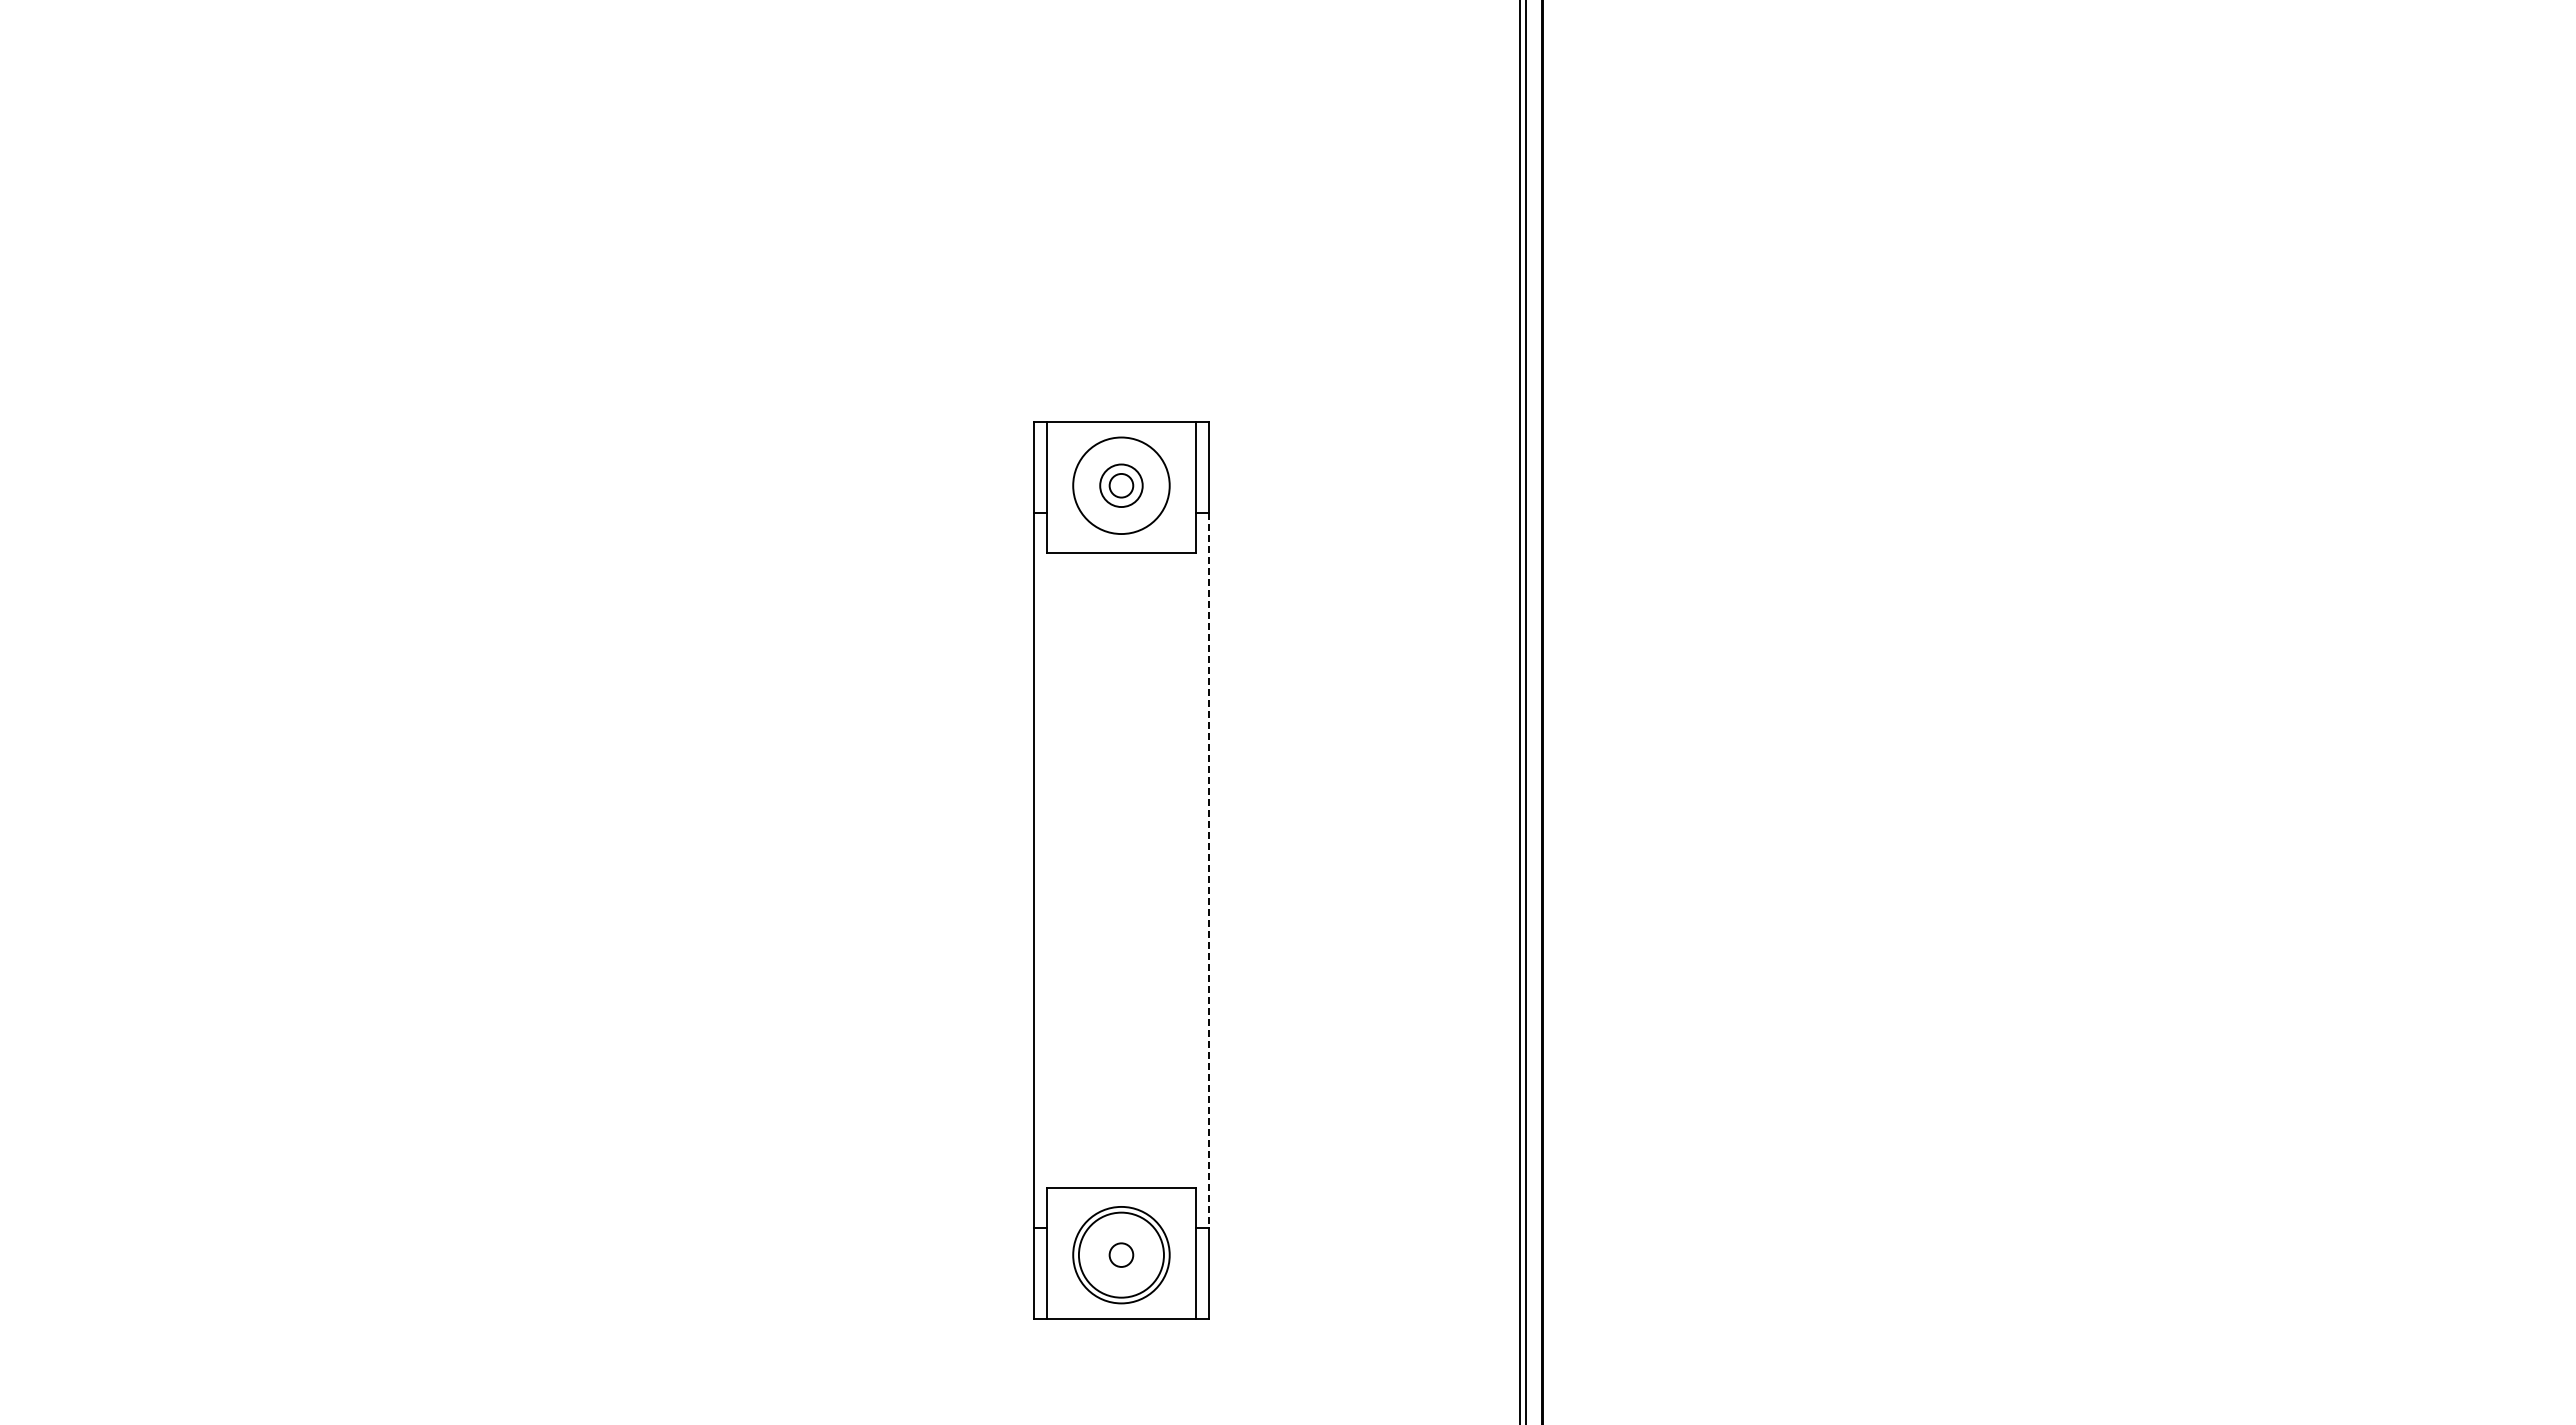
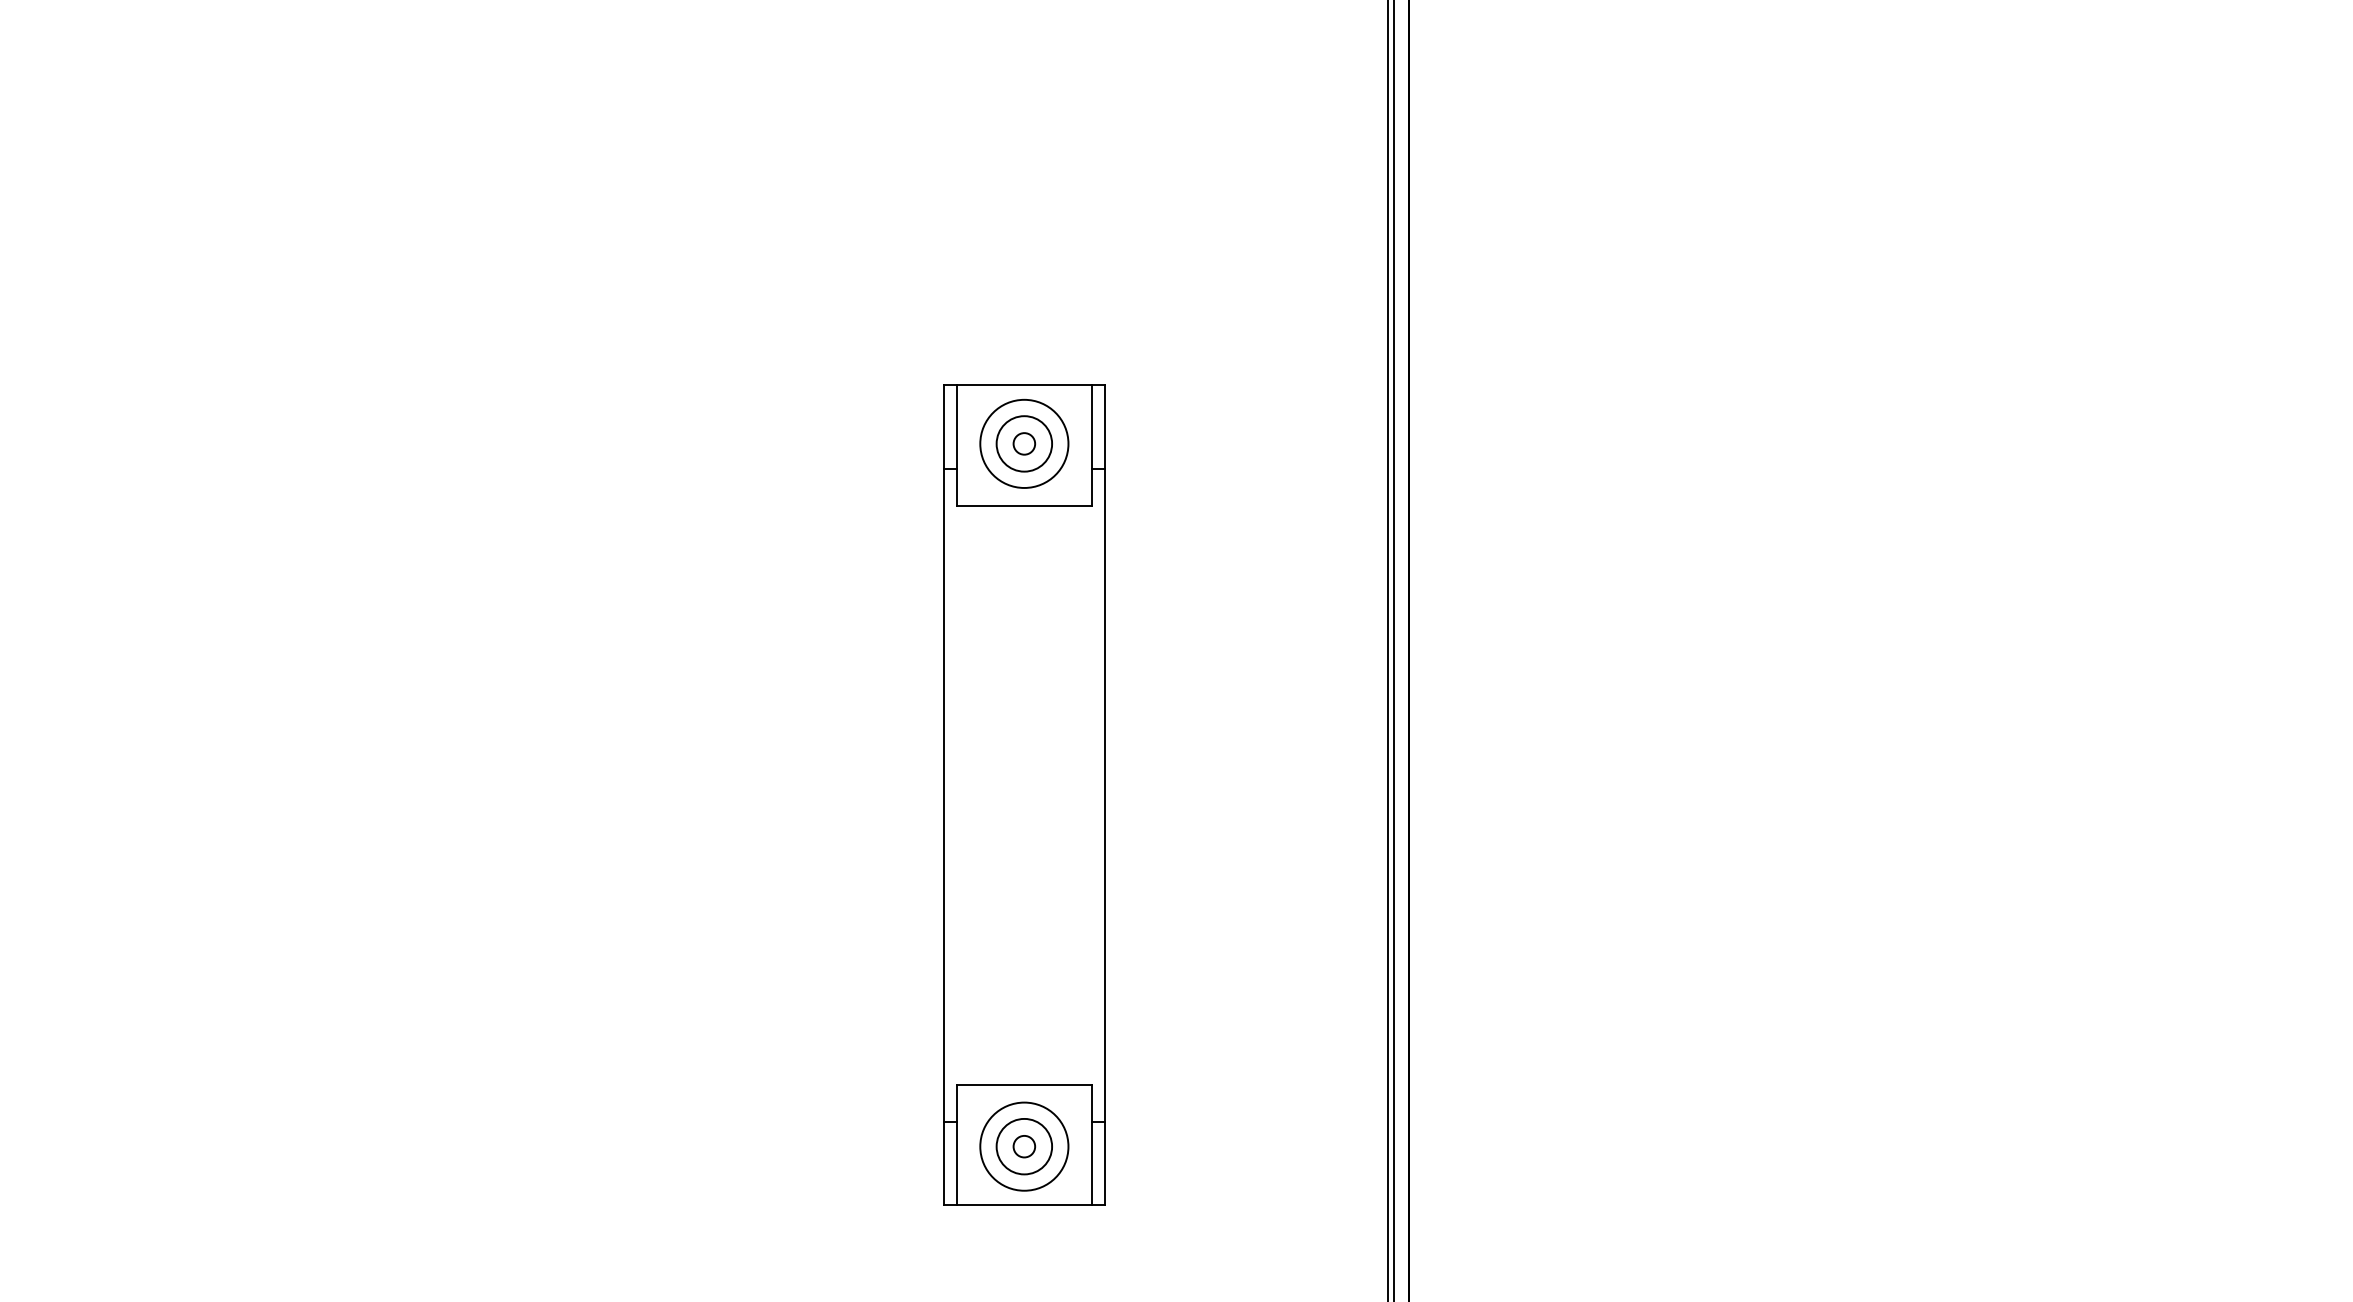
circle: (1121, 485) -> (1024, 443), size x1.43
line: (1209, 870) -> (1104, 795), dashed -> solid
circle: (1121, 1254) -> (1024, 1146), size x0.71

